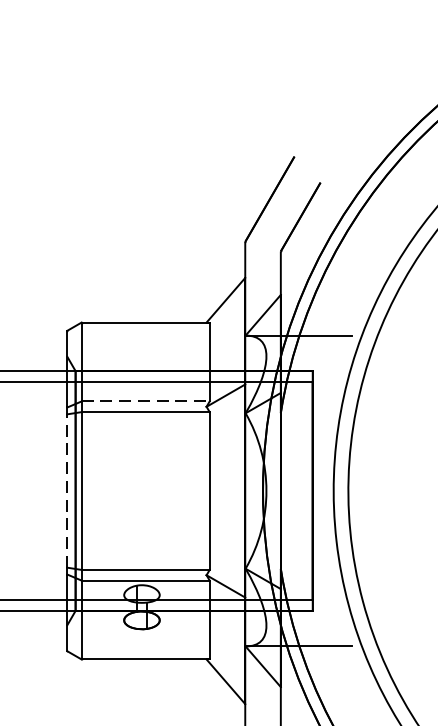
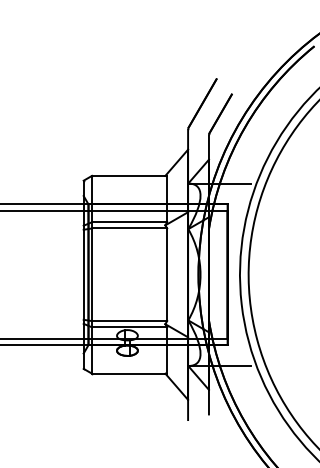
line: (145, 401) -> (129, 222), dashed -> solid
line: (67, 490) -> (83, 274), dashed -> solid

